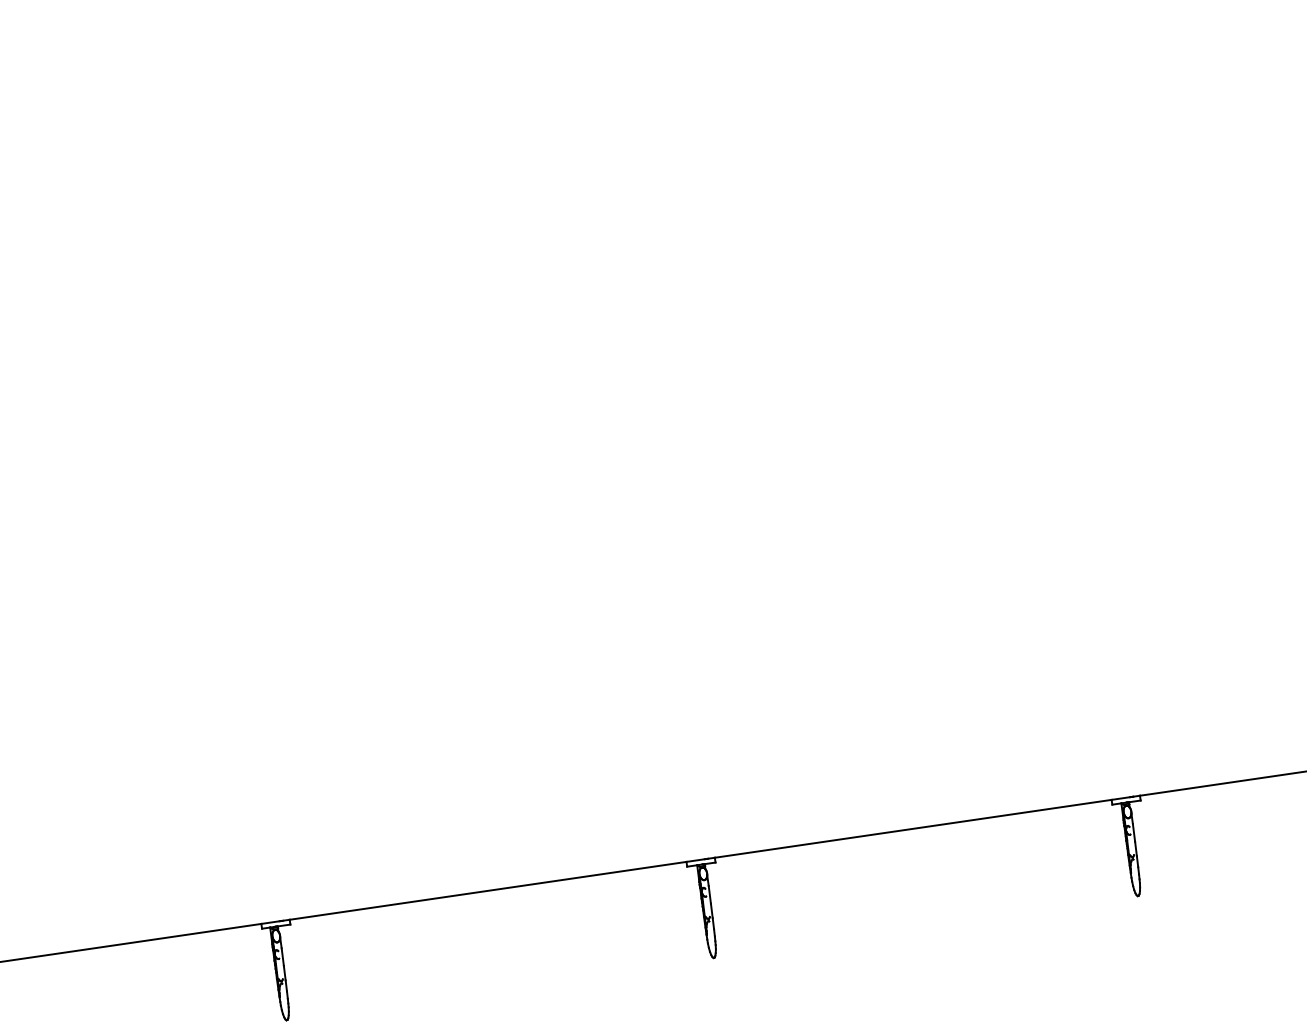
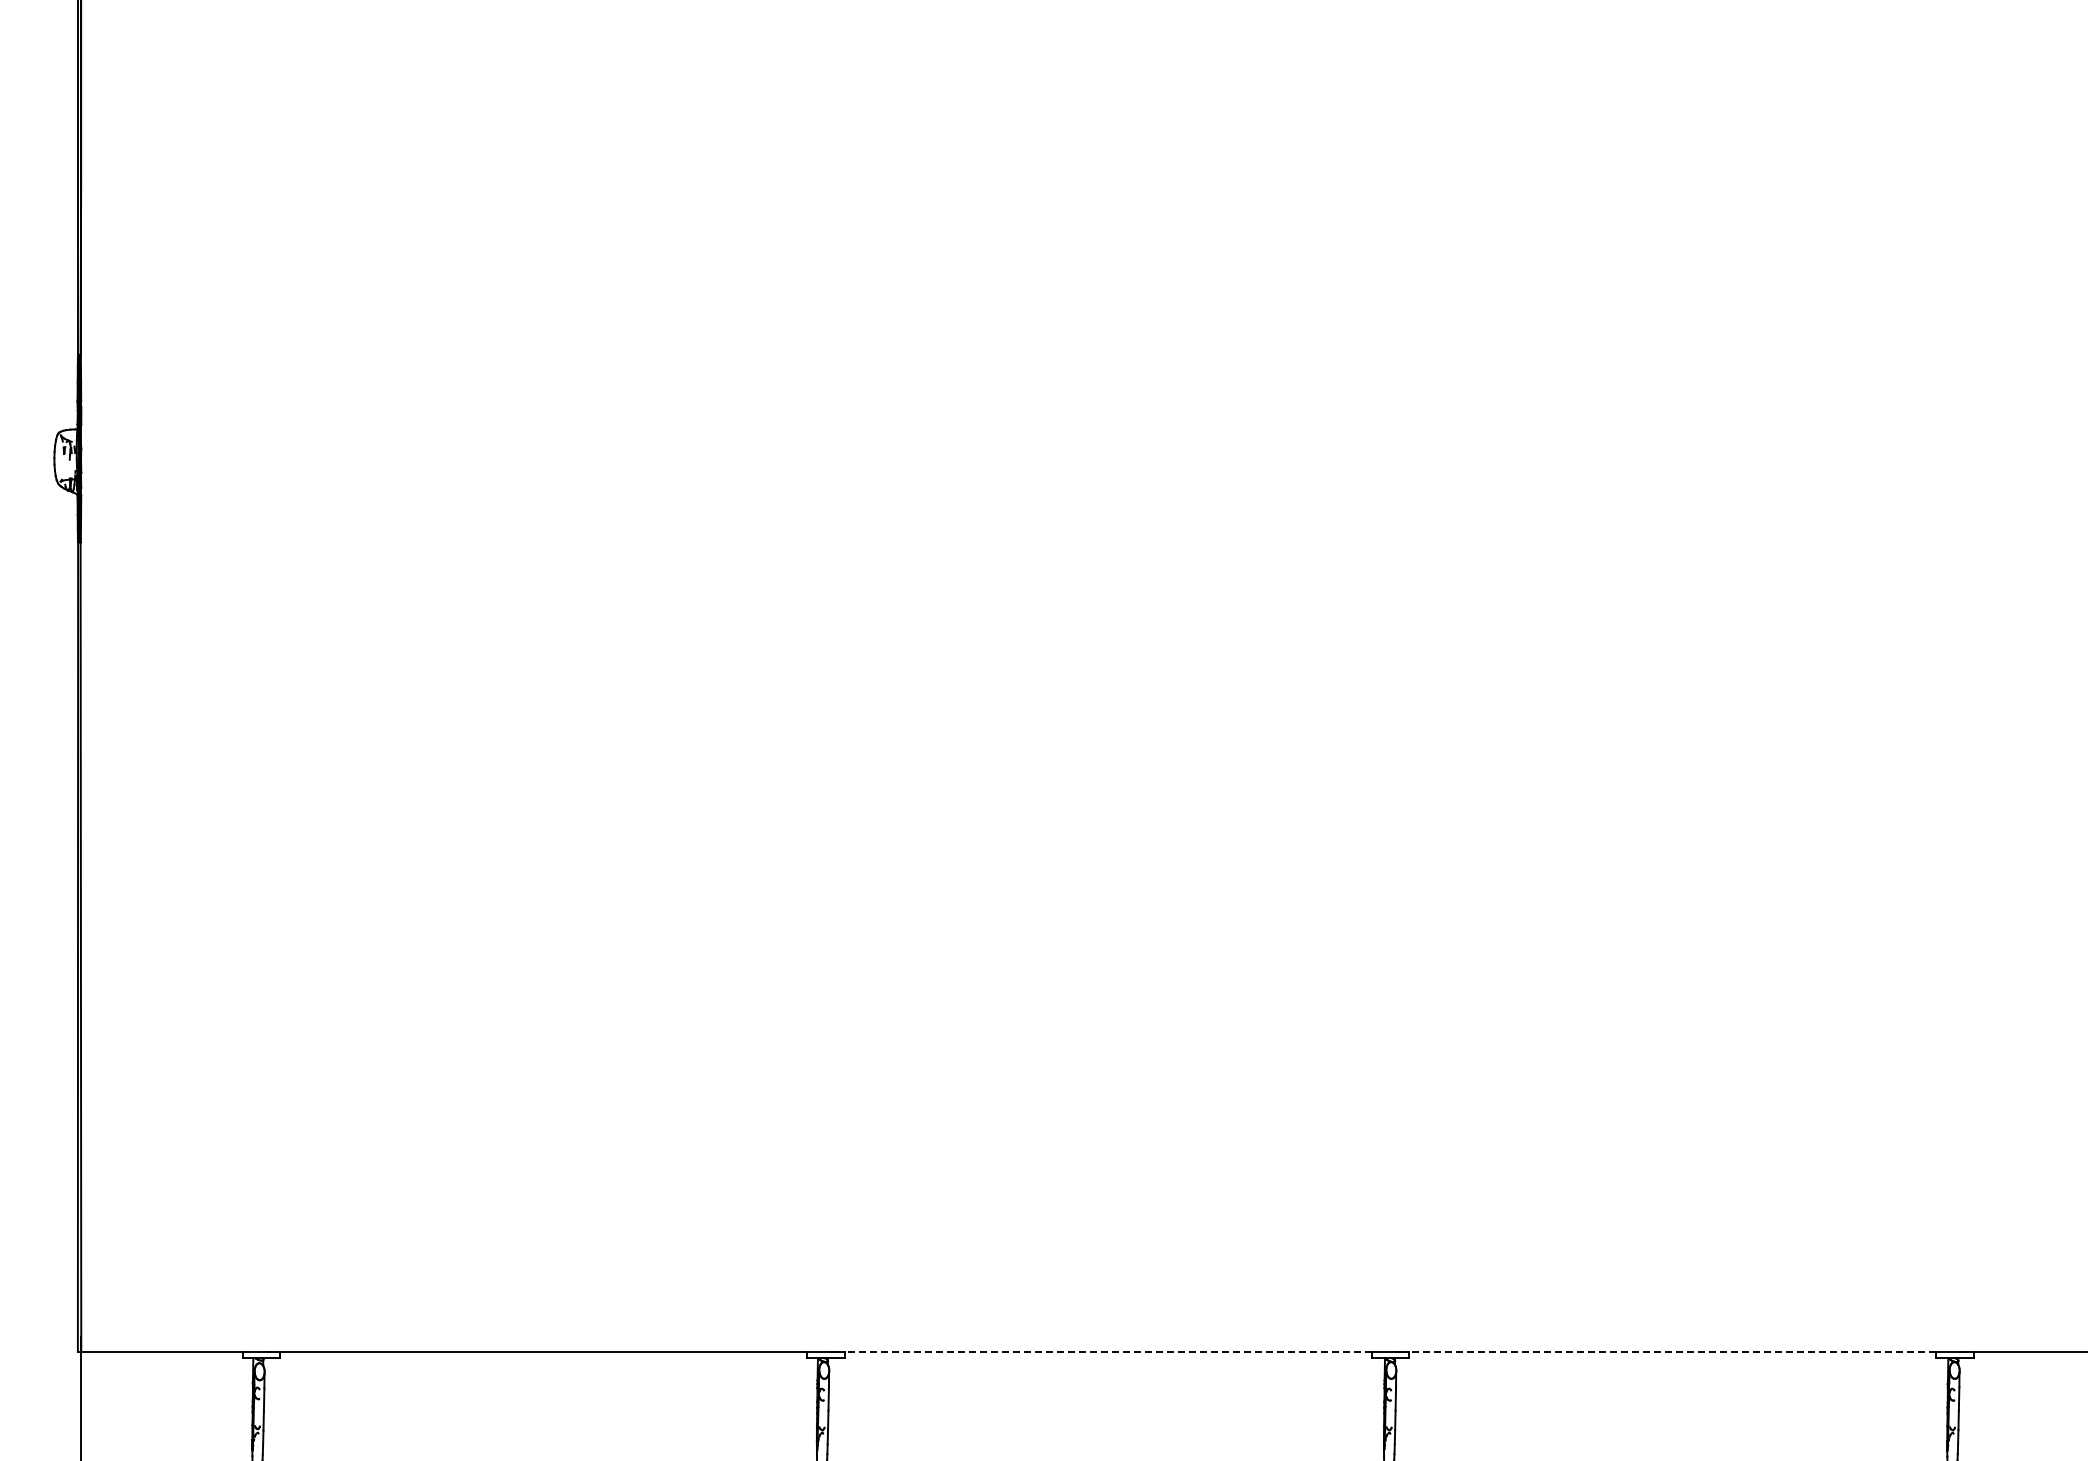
line: (912, 828) -> (1672, 1351), solid -> dashed
line: (487, 890) -> (1107, 1351), solid -> dashed

